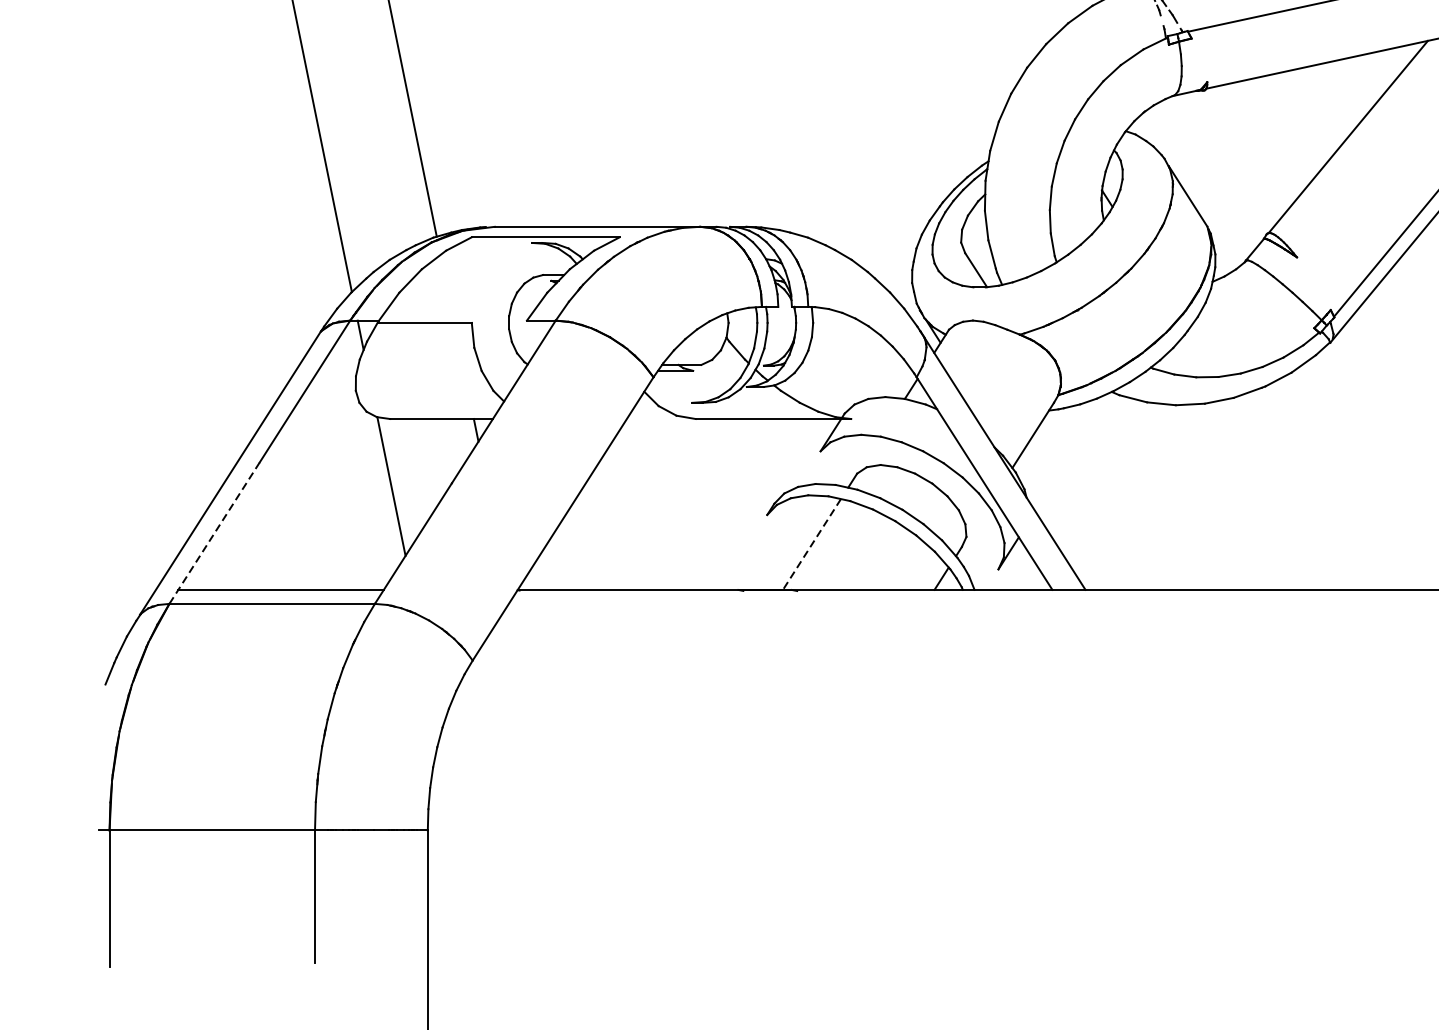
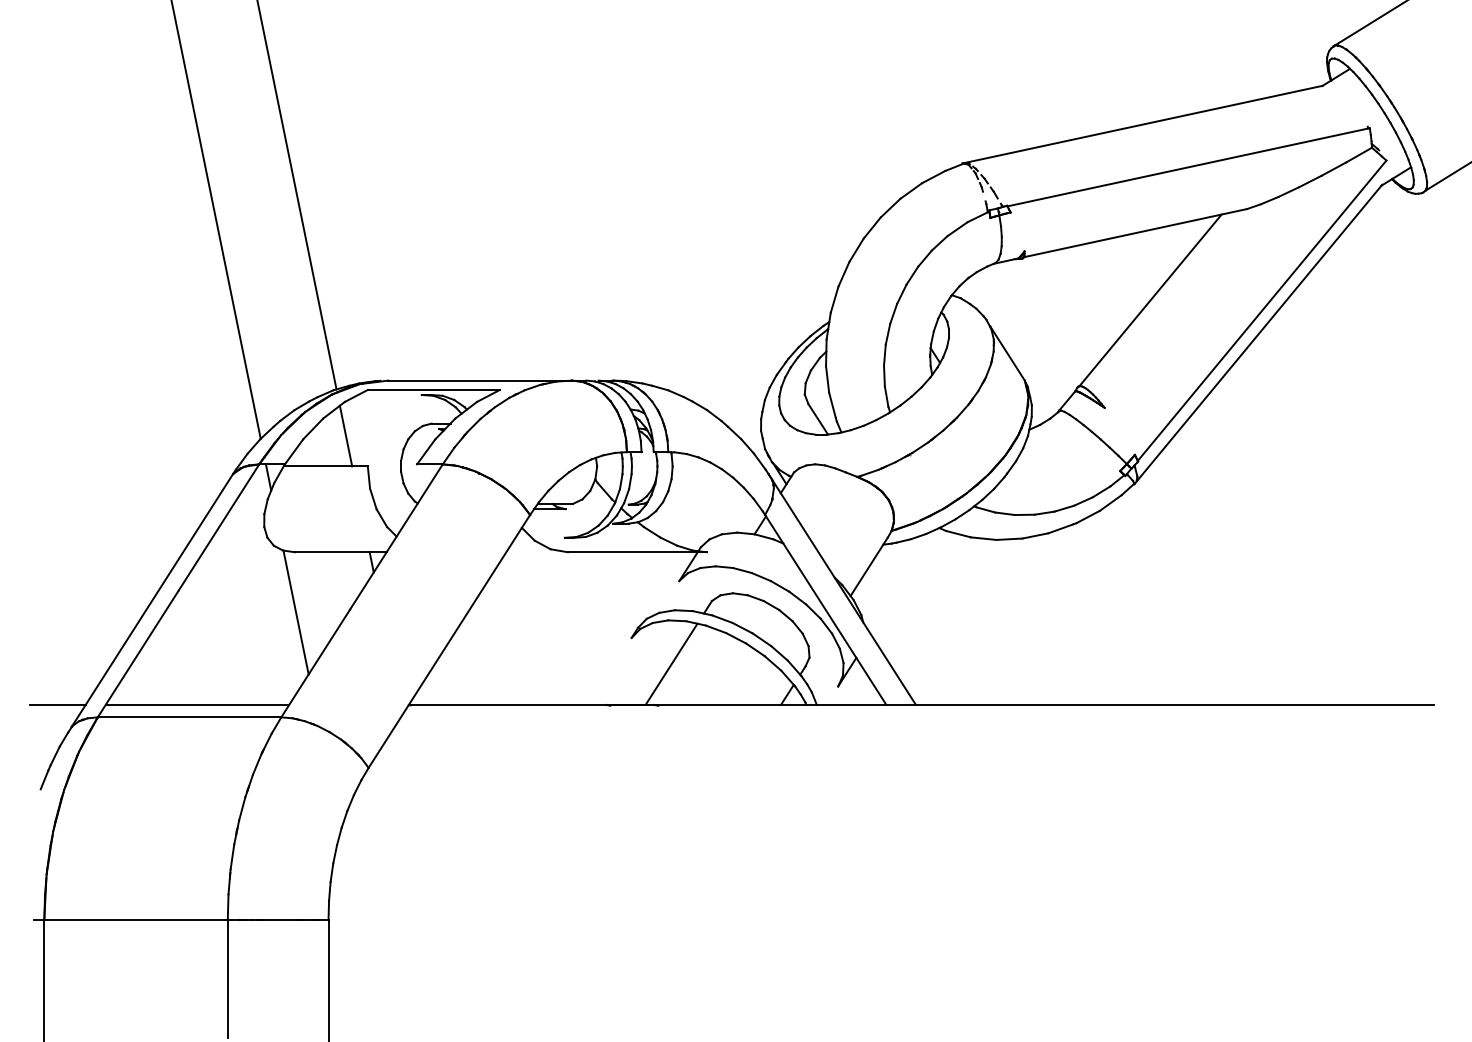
line: (446, 288) -> (345, 435), added
line: (215, 532) -> (138, 653), dashed -> solid
line: (811, 544) -> (671, 664), dashed -> solid
line: (124, 589) -> (57, 704), added

